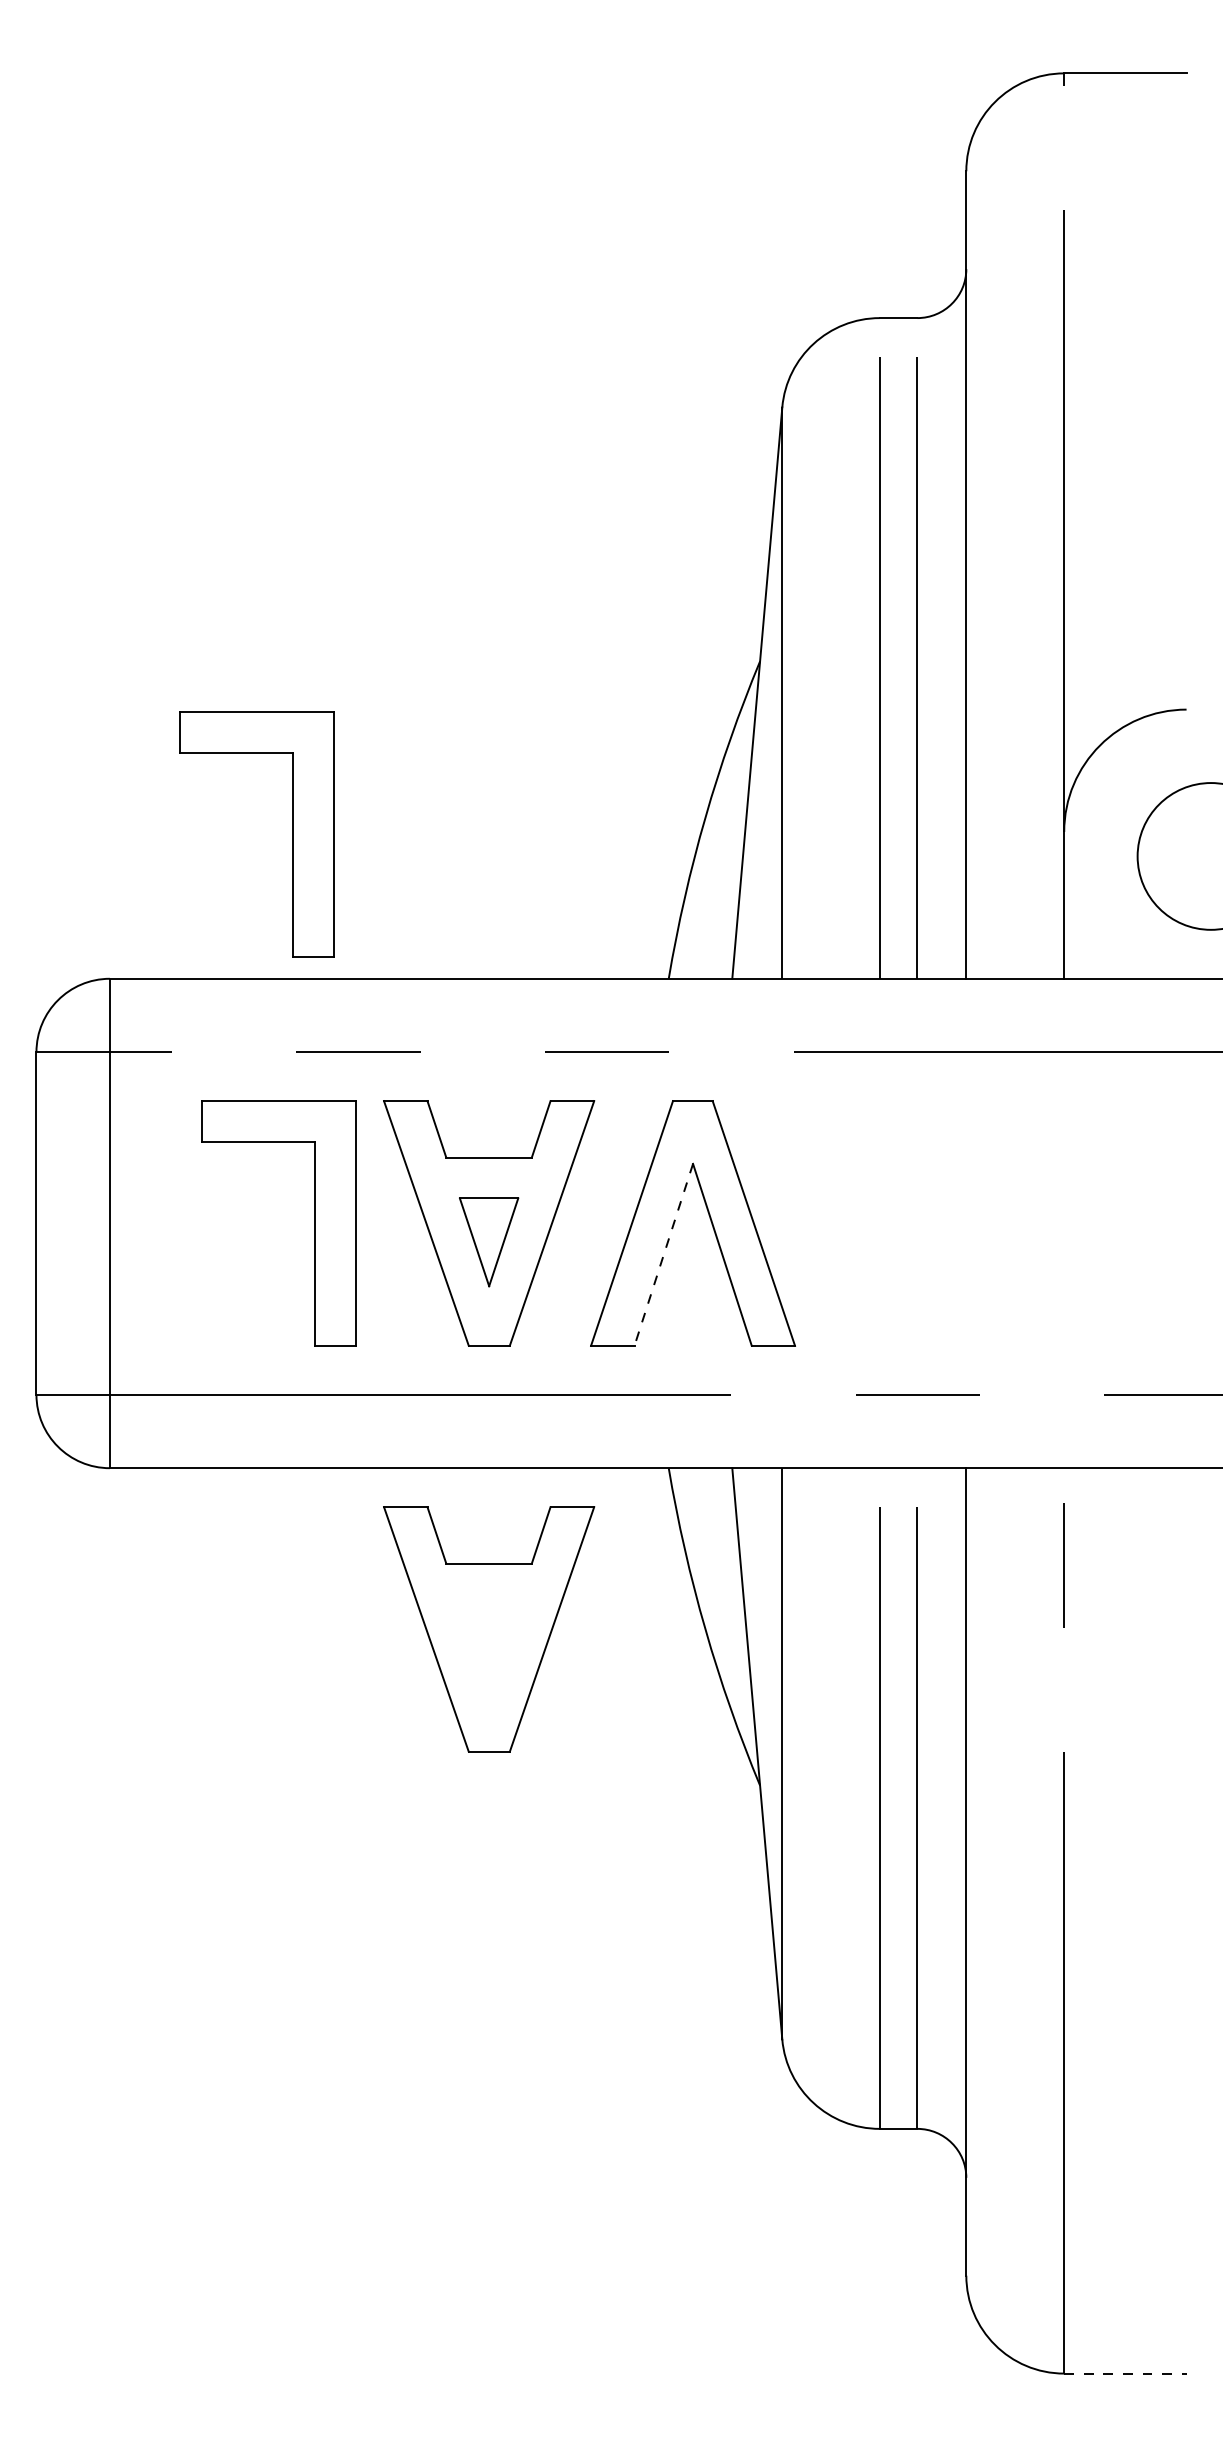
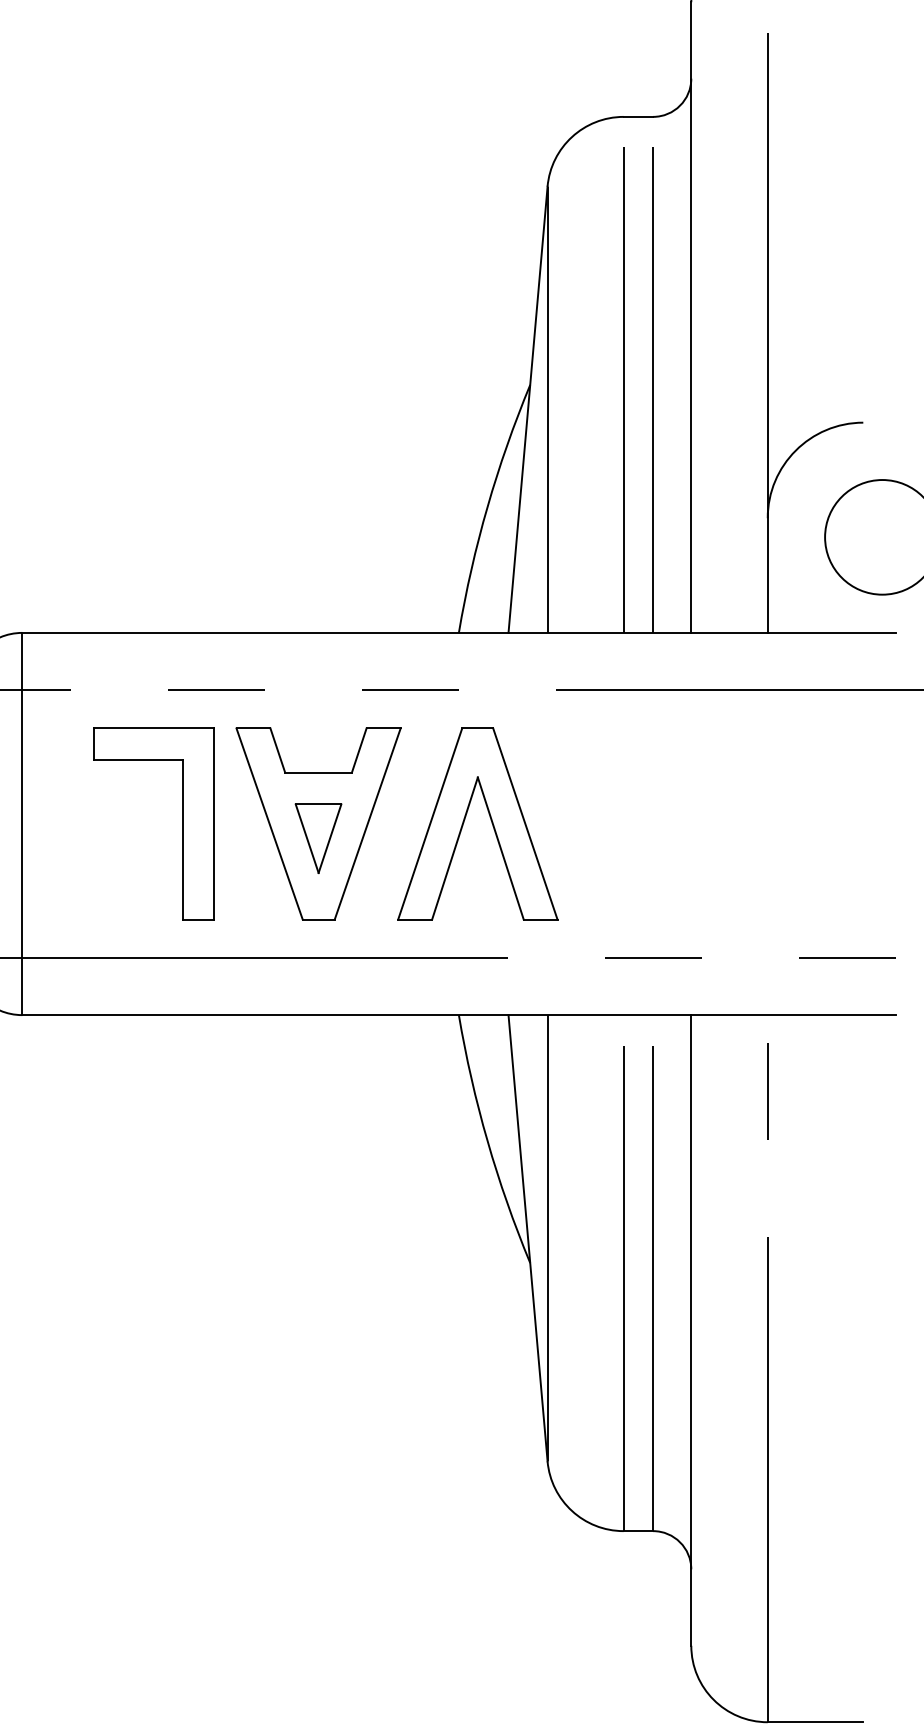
part: (292, 834) -> (165, 520), removed
line: (663, 1254) -> (454, 848), dashed -> solid
part: (489, 1629) -> (318, 1141), removed
line: (1125, 2373) -> (815, 1722), dashed -> solid

